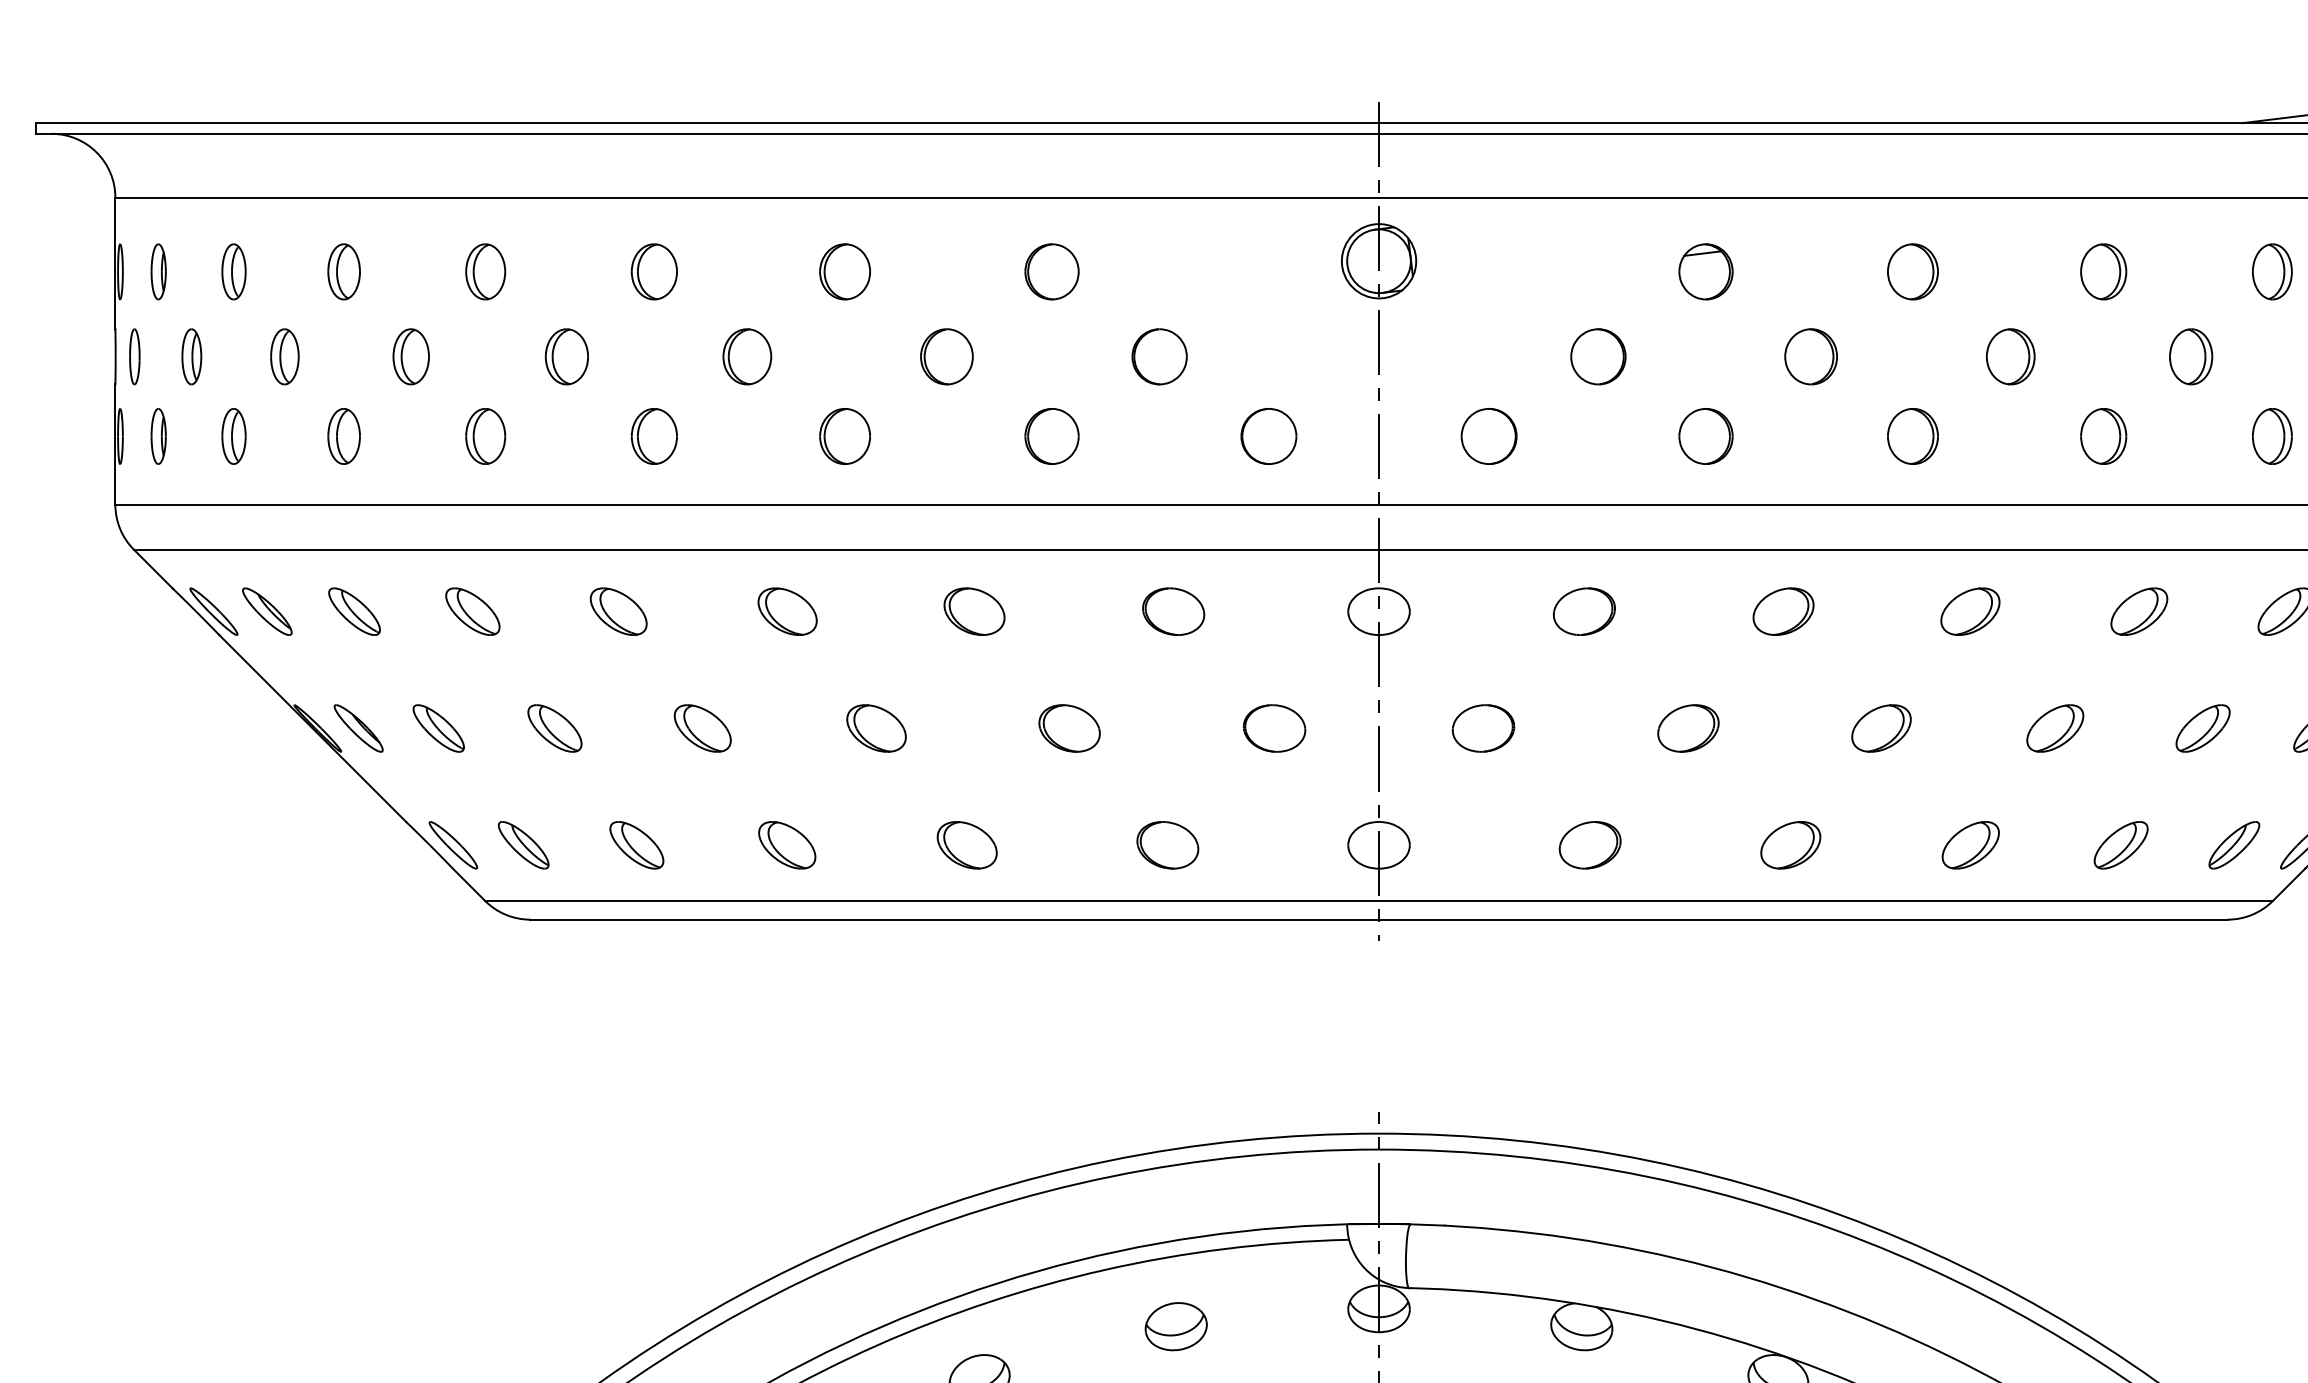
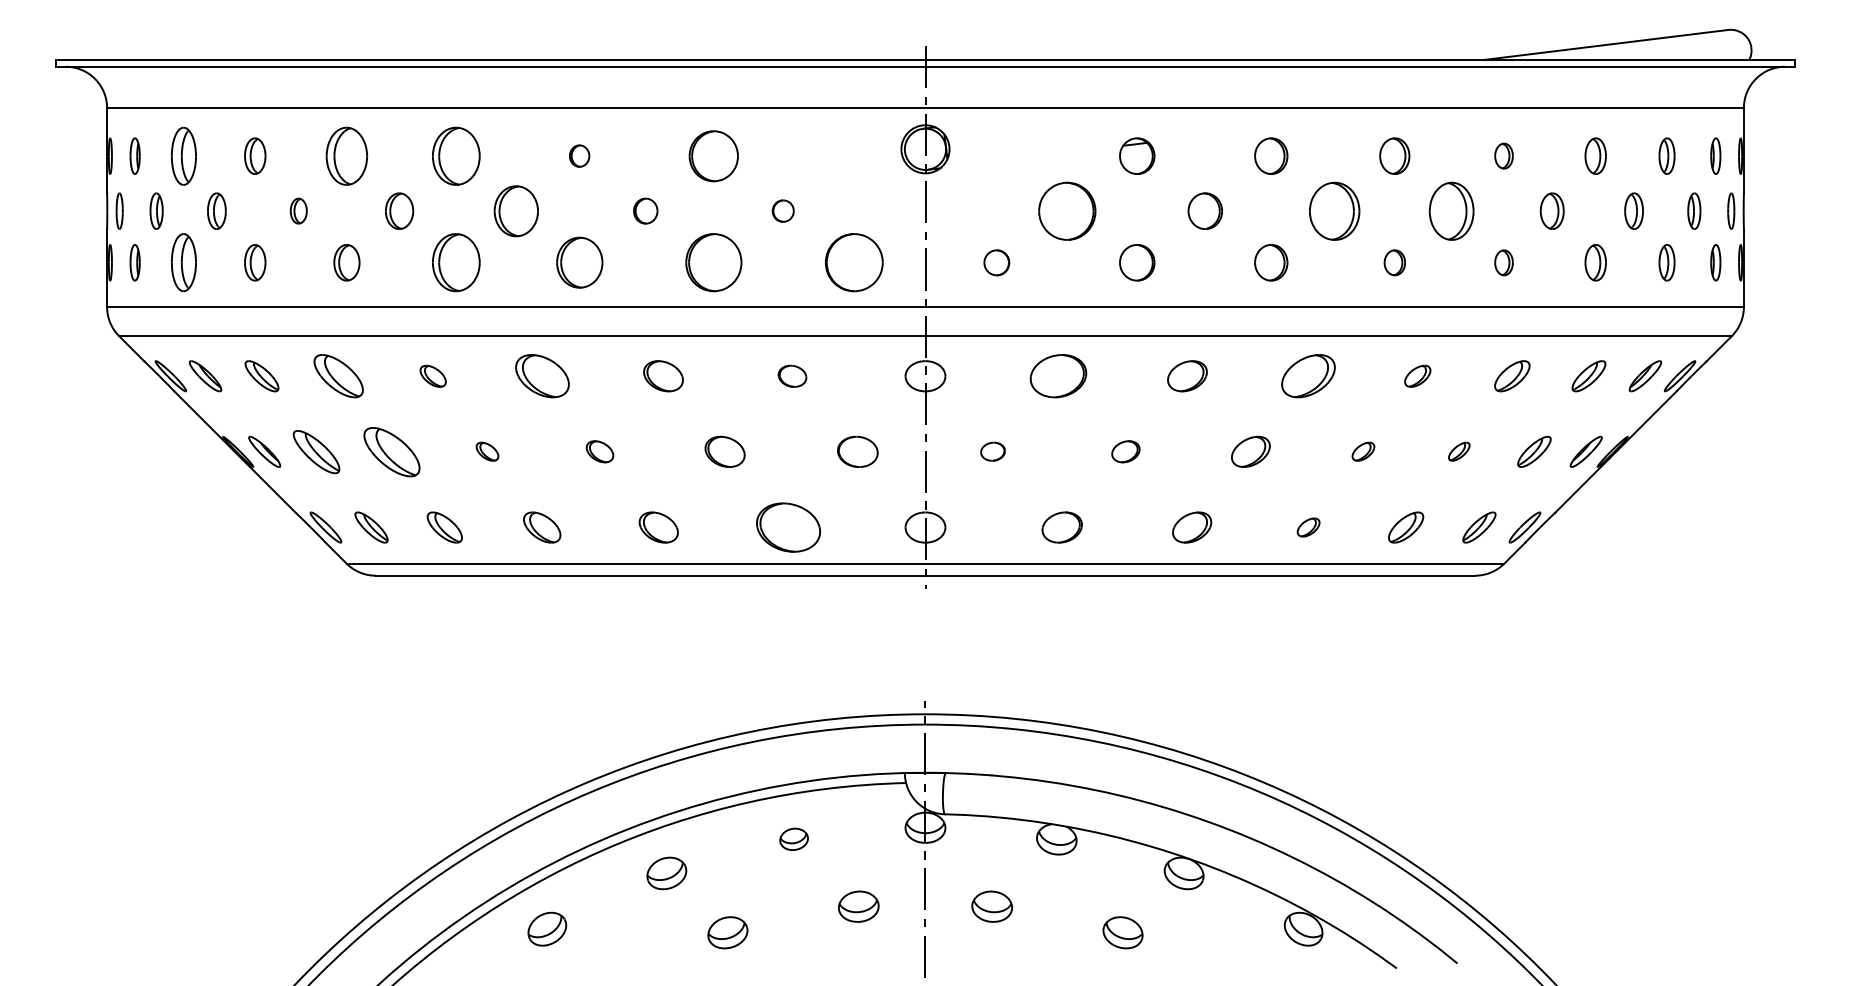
part: (233, 270) -> (183, 155), size x1.6
part: (485, 270) -> (346, 155), size x1.6
part: (653, 270) -> (455, 155), size x1.6
part: (844, 270) -> (579, 155), size x0.6
part: (1051, 270) -> (713, 155), size x1.4
part: (2271, 270) -> (1503, 155), size x0.7
part: (410, 355) -> (298, 210), size x0.7
part: (747, 355) -> (516, 210), size x1.4
part: (946, 355) -> (645, 210), size x0.7
part: (1158, 355) -> (782, 210), size x0.6
part: (1598, 355) -> (1067, 210), size x1.6
part: (2010, 355) -> (1334, 210), size x1.6
part: (2189, 355) -> (1450, 210), size x1.6
part: (233, 436) -> (183, 262), size x1.6
part: (653, 436) -> (455, 262), size x1.6
part: (844, 436) -> (579, 262), size x1.4
part: (1051, 436) -> (713, 262), size x1.6
part: (1267, 436) -> (853, 262), size x1.6
part: (1488, 436) -> (996, 262), size x0.7
part: (2103, 436) -> (1394, 262), size x0.7
part: (2271, 436) -> (1503, 262), size x0.7
part: (472, 612) -> (338, 376), size x1.4
part: (619, 612) -> (433, 376), size x0.7
part: (787, 612) -> (542, 376), size x1.4
part: (1173, 612) -> (792, 376), size x0.7
part: (1584, 612) -> (1058, 376), size x1.4
part: (1970, 612) -> (1308, 376), size x1.4
part: (2138, 612) -> (1417, 376), size x0.7
part: (438, 727) -> (316, 451), size x1.4
part: (554, 727) -> (391, 451), size x1.6
part: (702, 727) -> (487, 451), size x0.6
part: (875, 727) -> (599, 451), size x0.7
part: (1482, 727) -> (992, 451), size x0.6
part: (1687, 727) -> (1125, 451), size x0.7
part: (2055, 727) -> (1363, 451), size x0.6
part: (2203, 727) -> (1459, 451), size x0.6
part: (1167, 845) -> (788, 527), size x1.6
part: (1970, 845) -> (1308, 527), size x0.6
part: (1175, 1326) -> (793, 839), size x0.7

